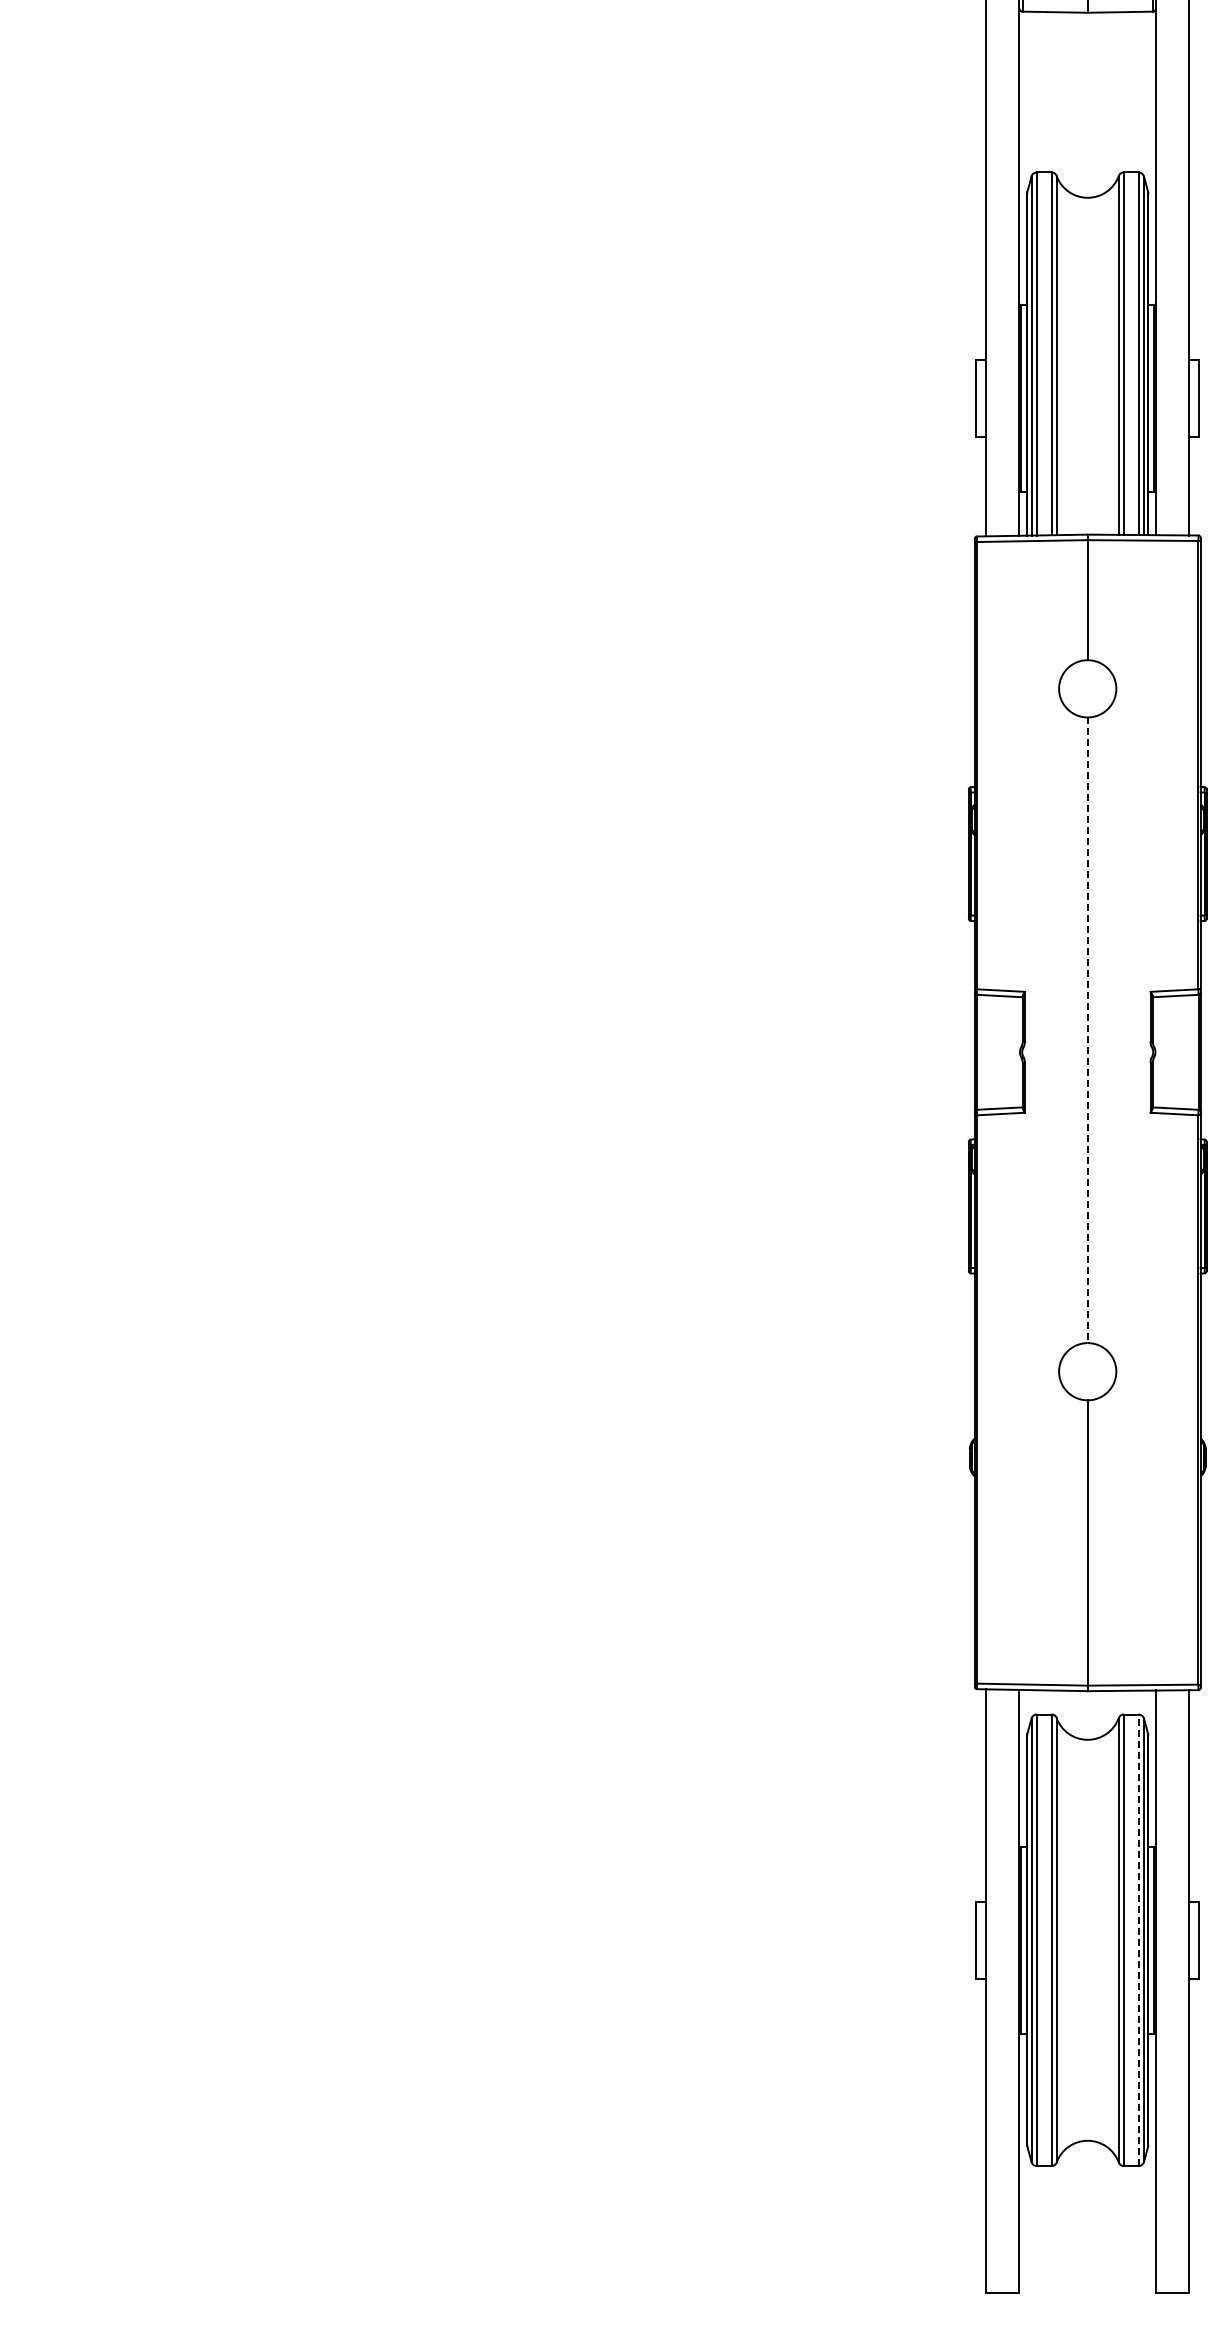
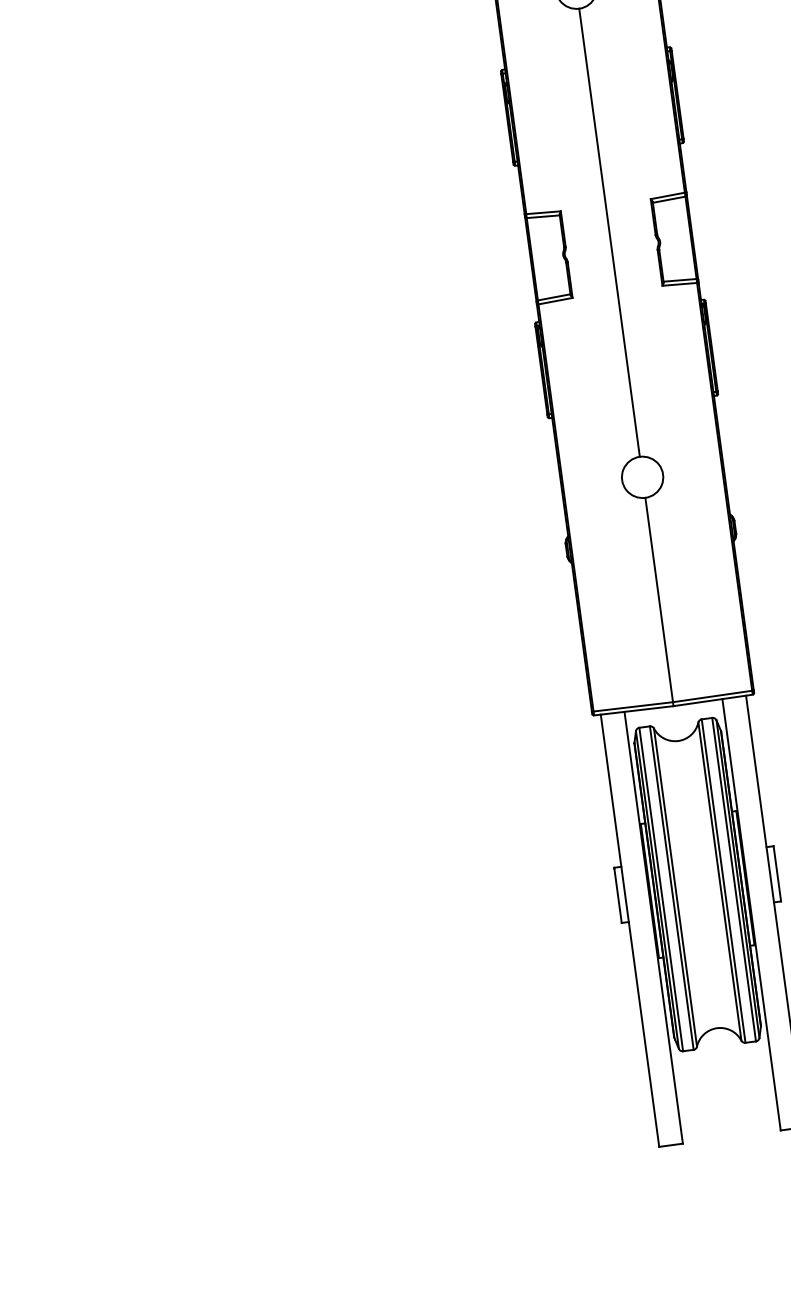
line: (1087, 1030) -> (609, 232), dashed -> solid
line: (1138, 1940) -> (734, 879), dashed -> solid

